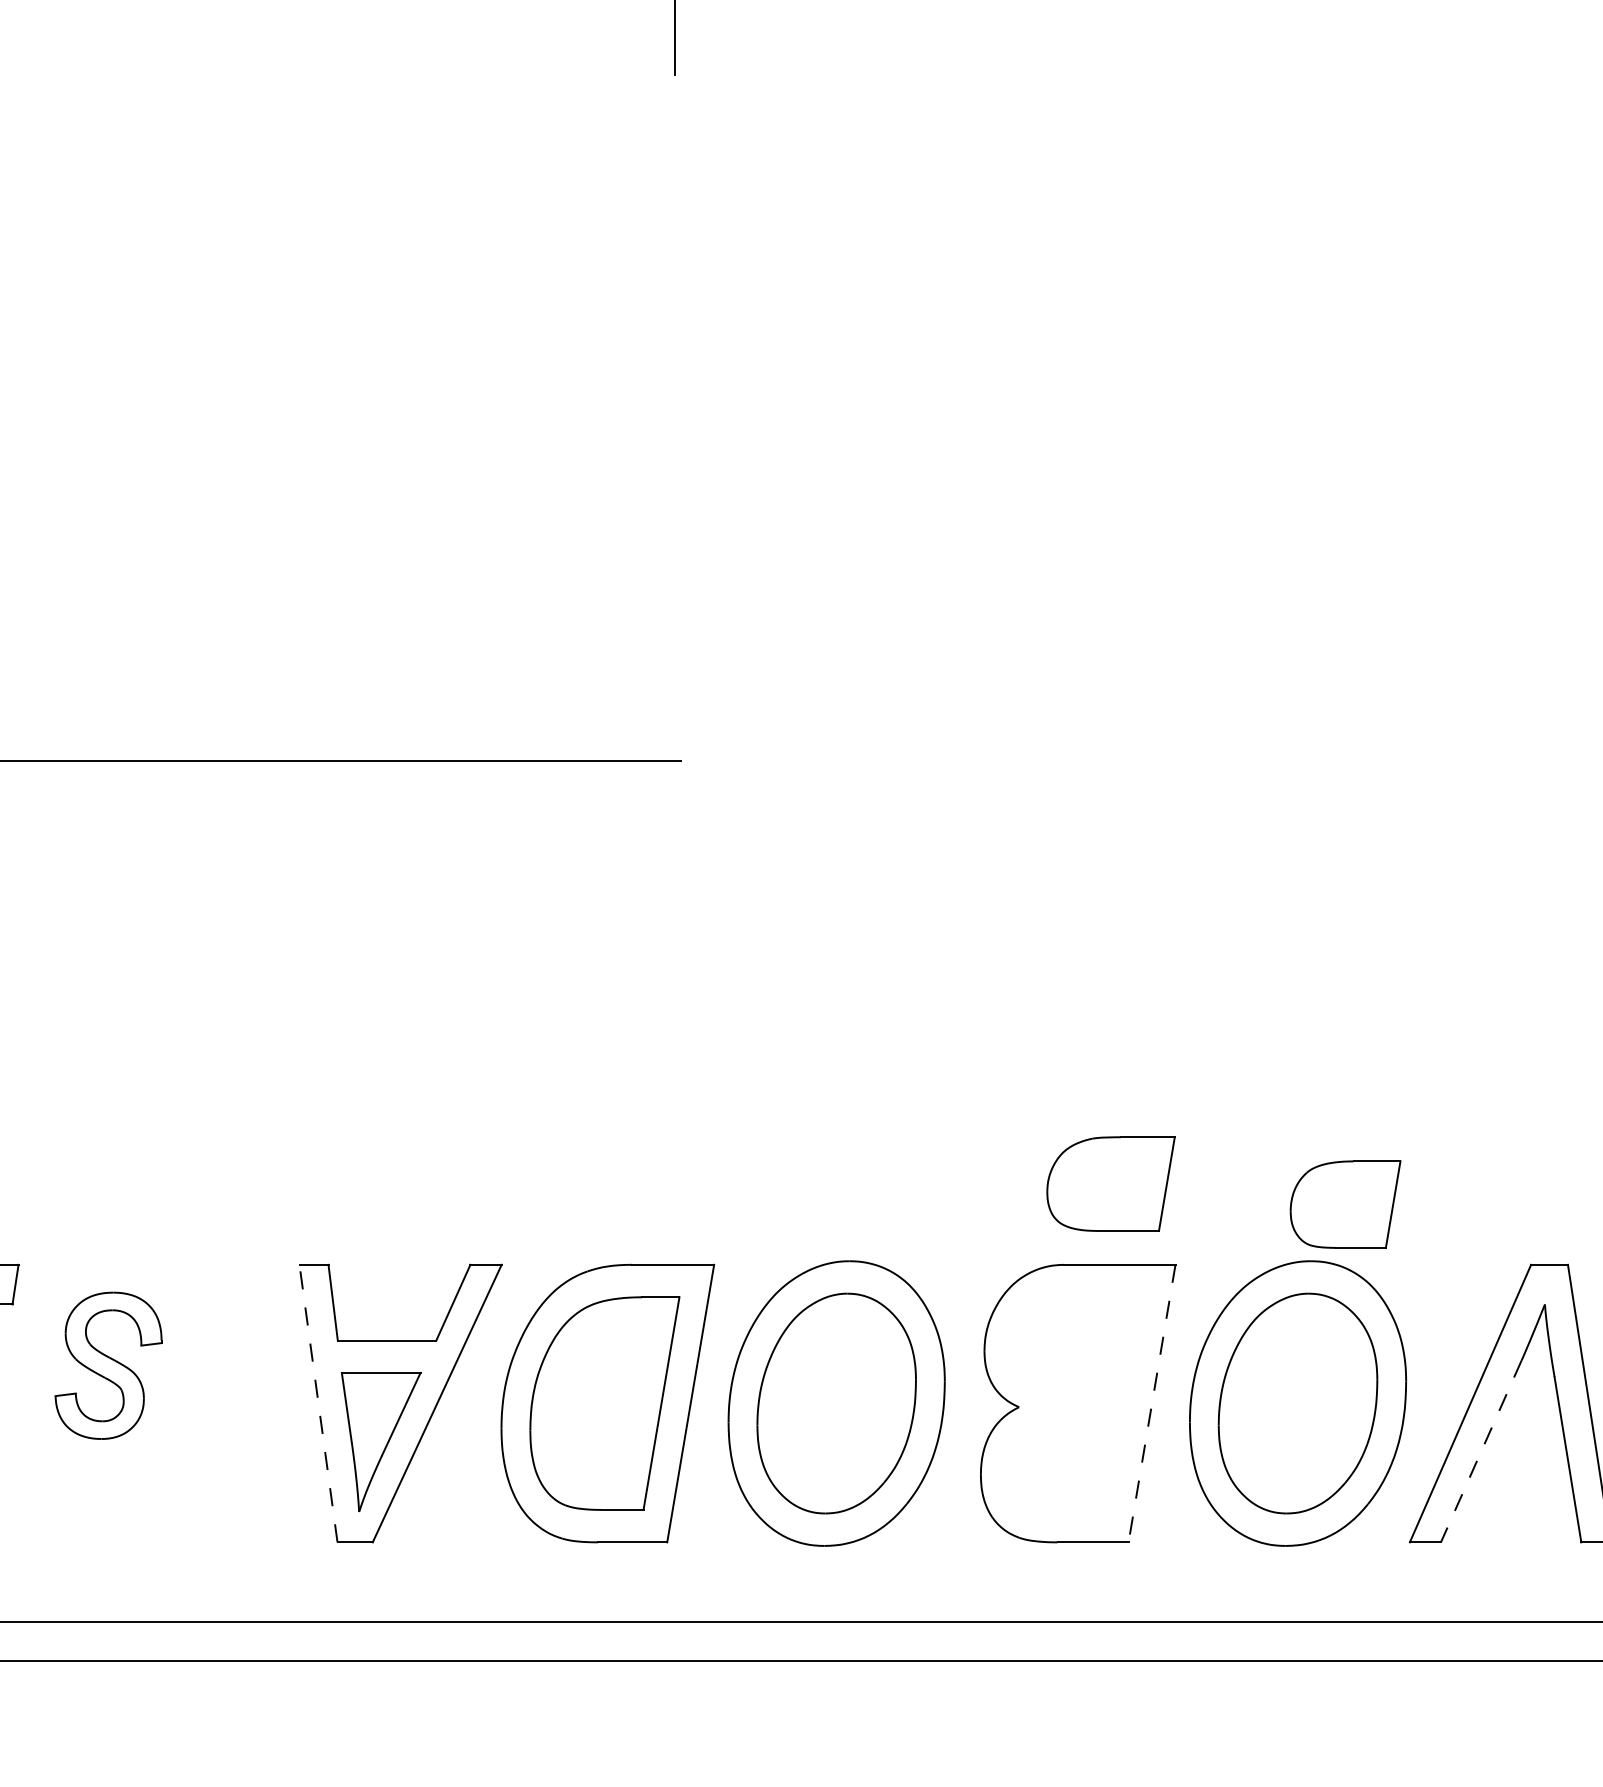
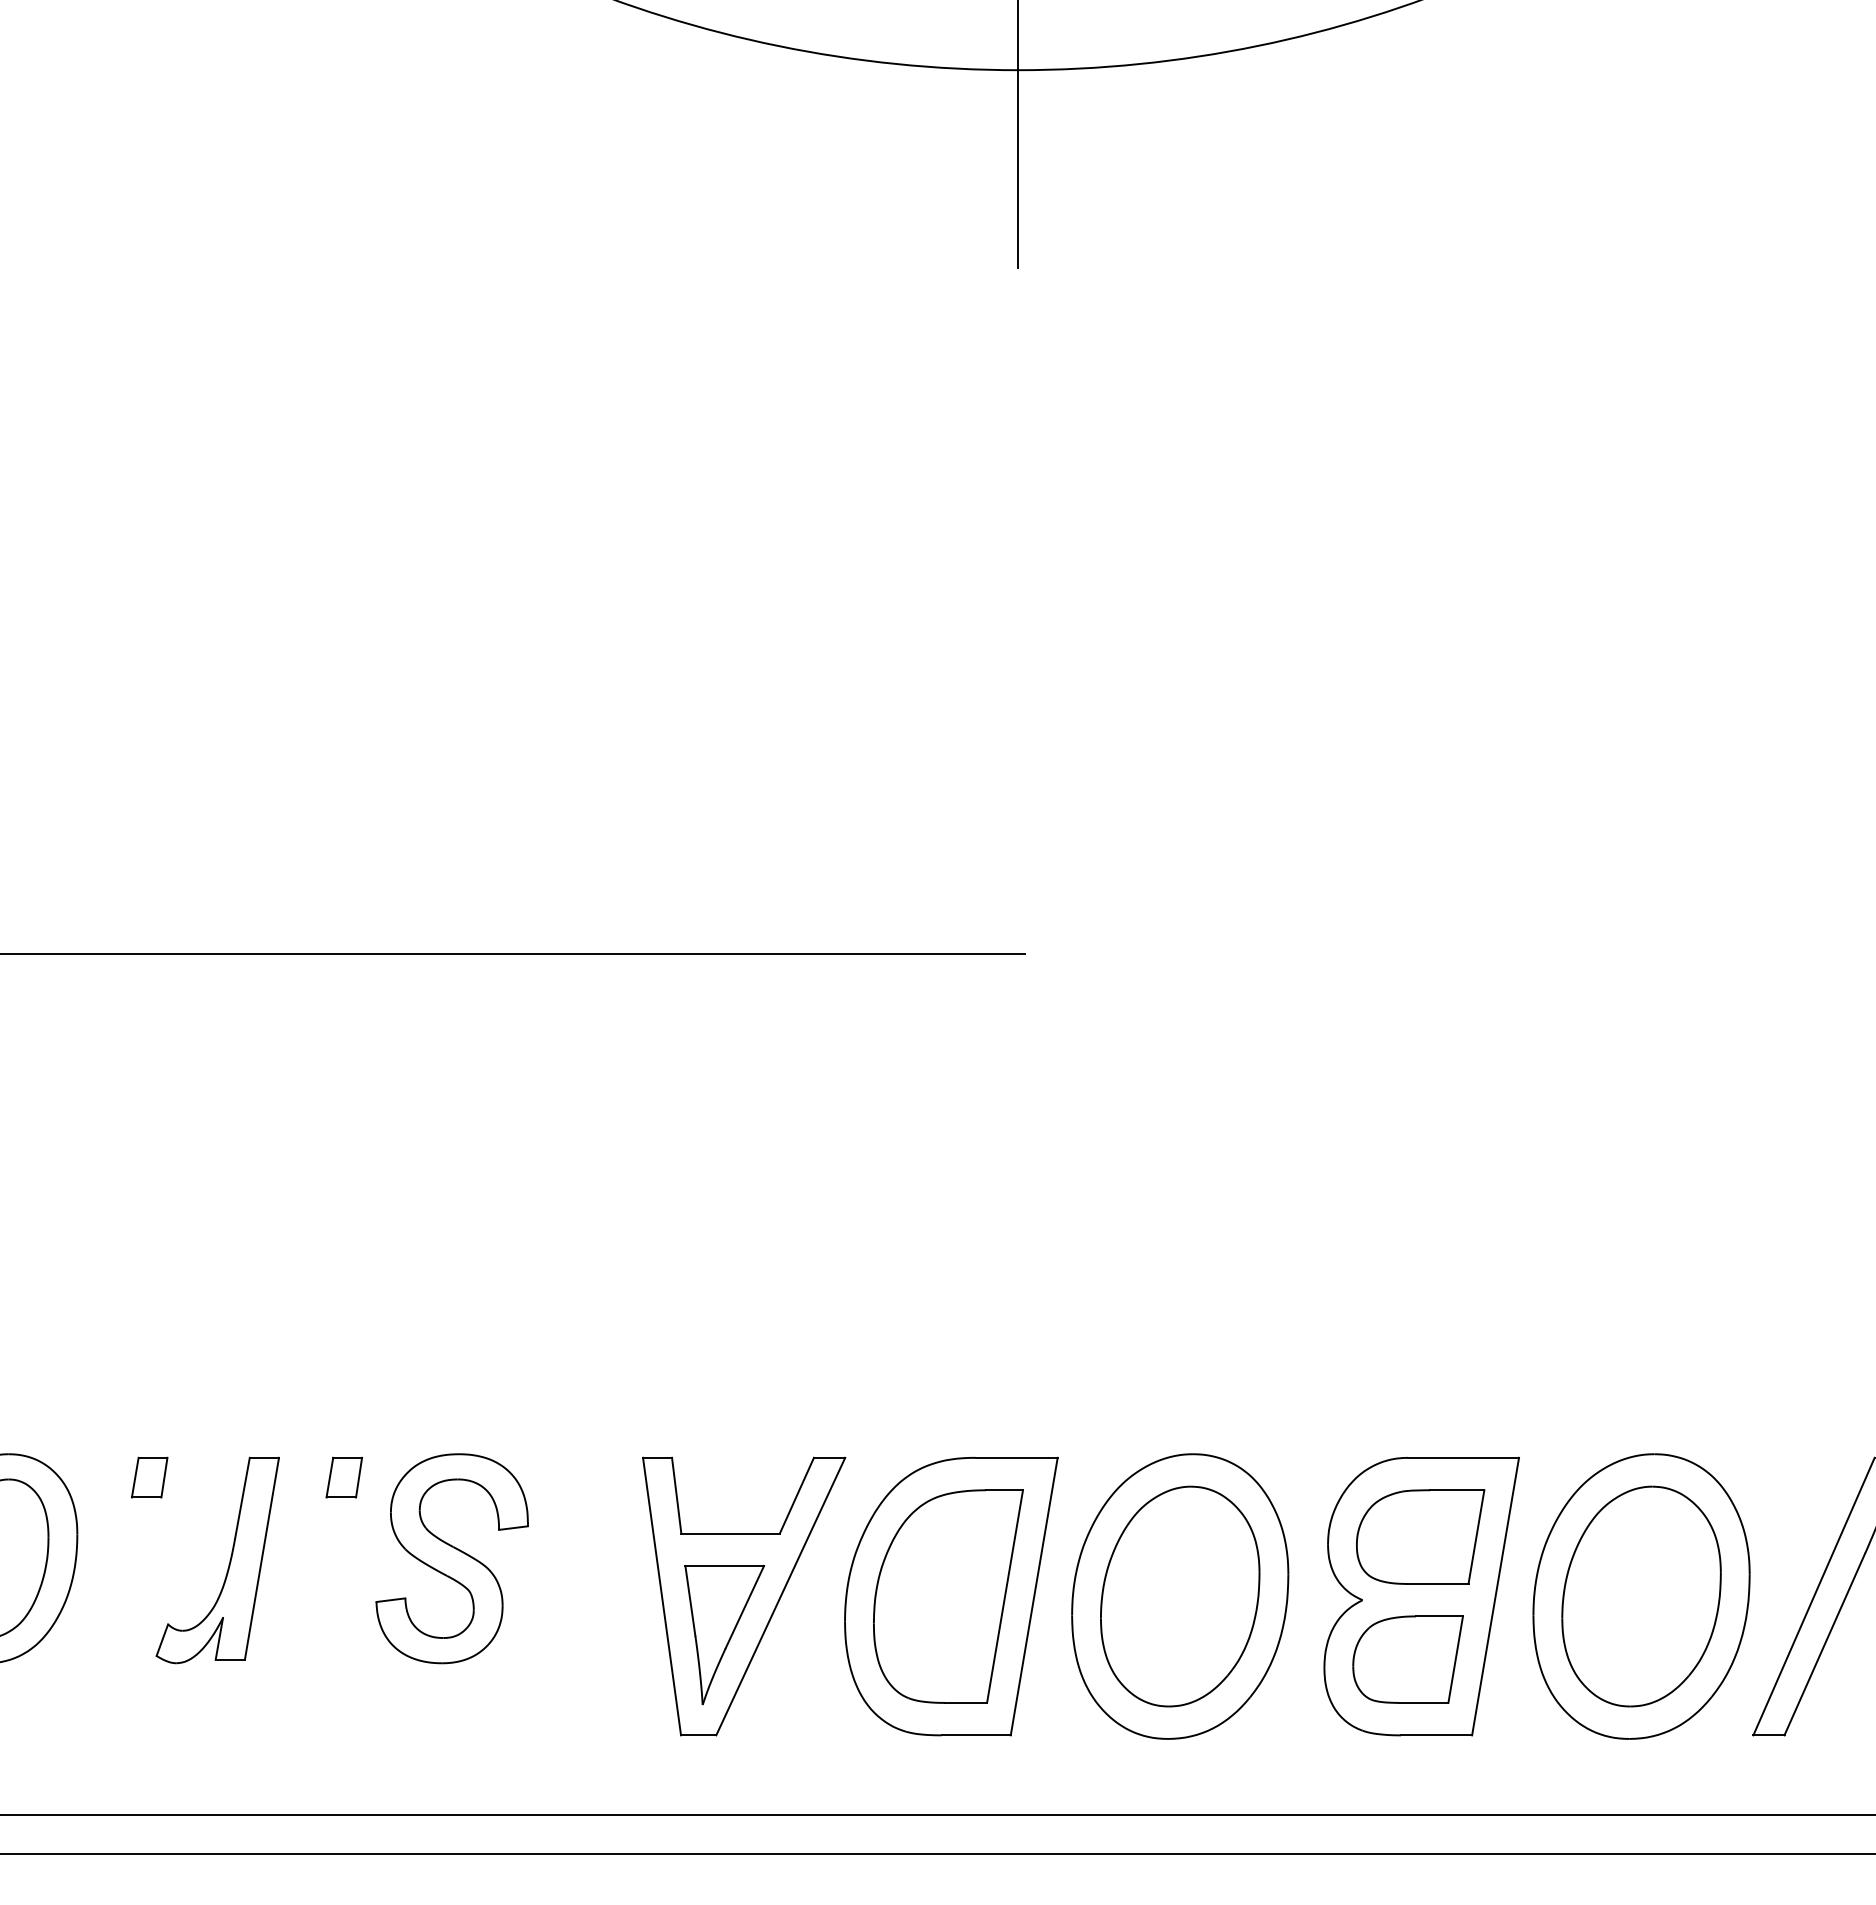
part: (1110, 1183) -> (1420, 1536), moved
part: (1344, 1204) -> (1407, 1659), moved
part: (107, 1365) -> (451, 1558), size x1.43
line: (317, 1403) -> (661, 1596), dashed -> solid
line: (1151, 1403) -> (1495, 1596), dashed -> solid
line: (1480, 1452) -> (1824, 1645), dashed -> solid

